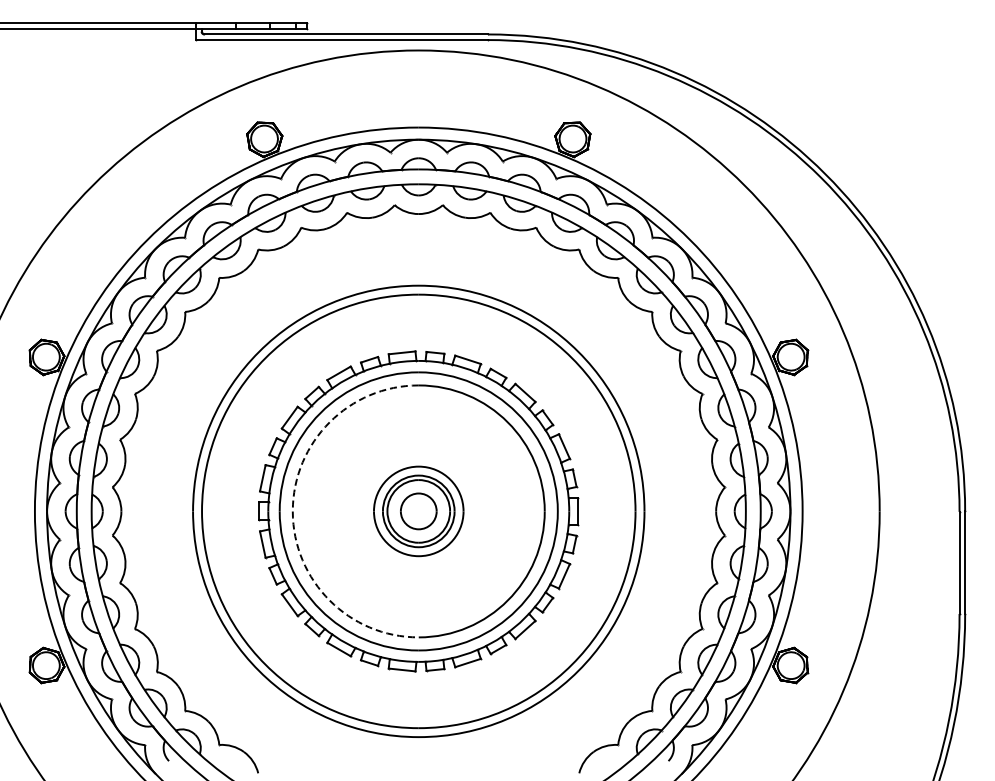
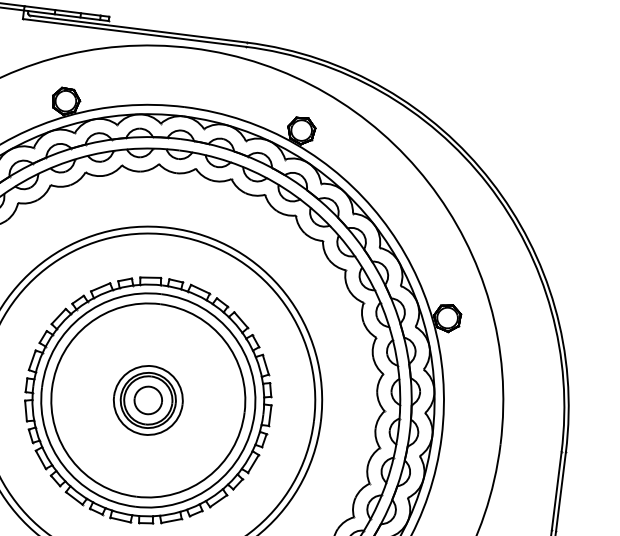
arc: (292, 511) -> (51, 388), dashed -> solid

